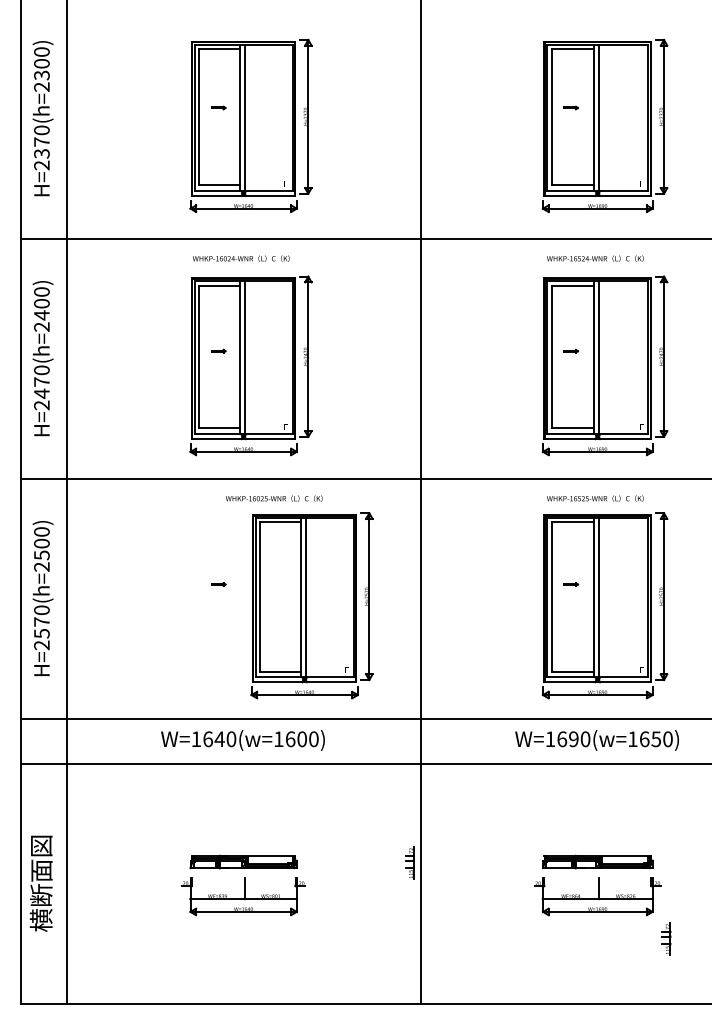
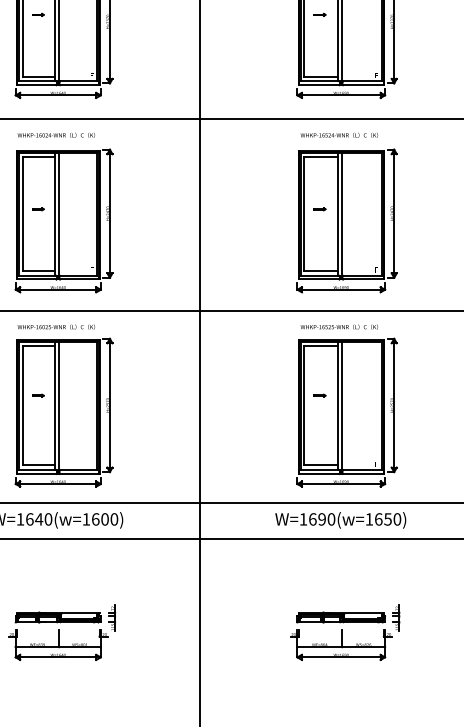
text: (274, 498) -> (56, 326), moved
part: (311, 605) -> (63, 412), moved
part: (409, 862) -> (111, 617), moved
part: (666, 938) -> (396, 617), moved

